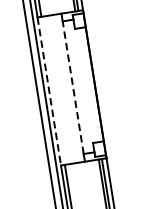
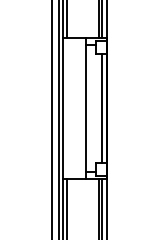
line: (89, 85) -> (101, 108), added
line: (73, 87) -> (86, 108), dashed -> solid
line: (49, 91) -> (63, 108), dashed -> solid

